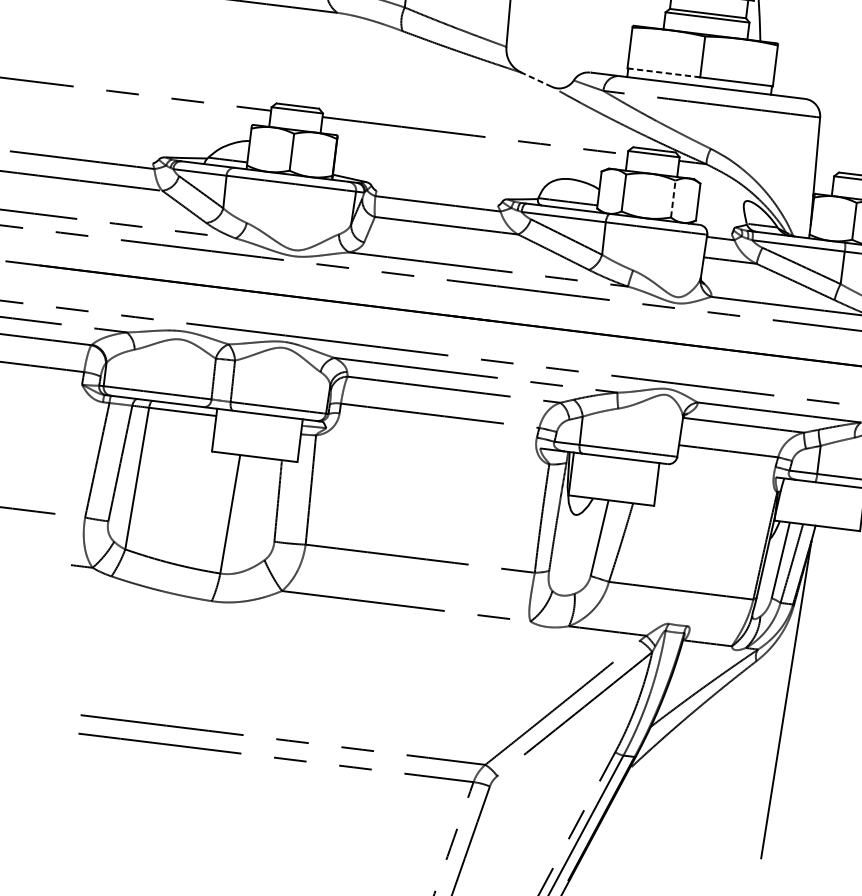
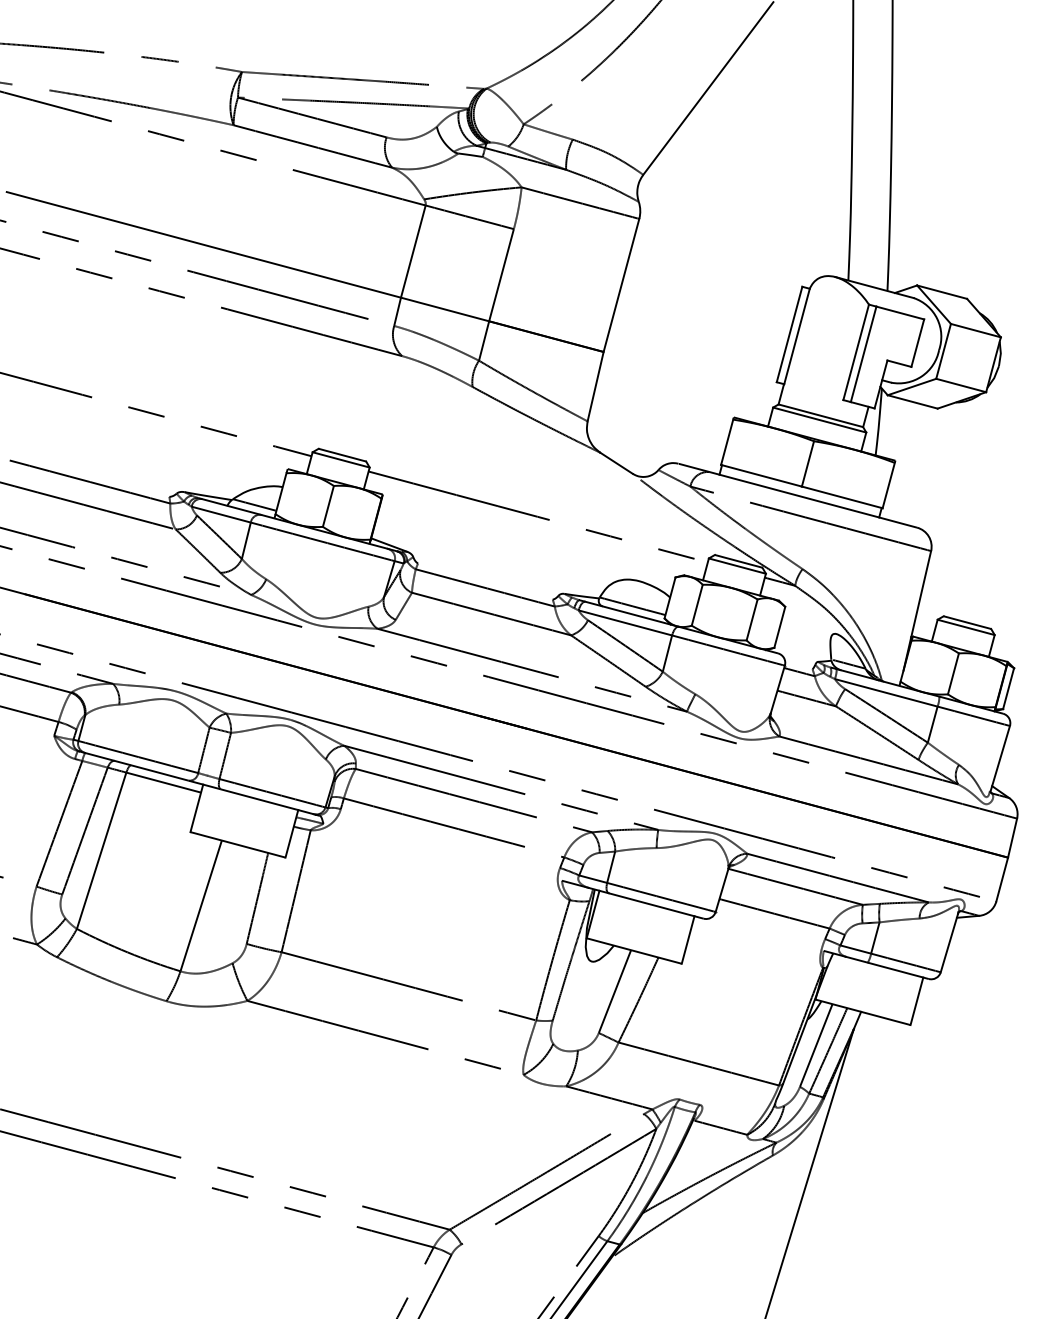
line: (663, 72) -> (761, 475), dashed -> solid
line: (536, 79) -> (616, 463), dashed -> solid
line: (673, 198) -> (752, 619), dashed -> solid

